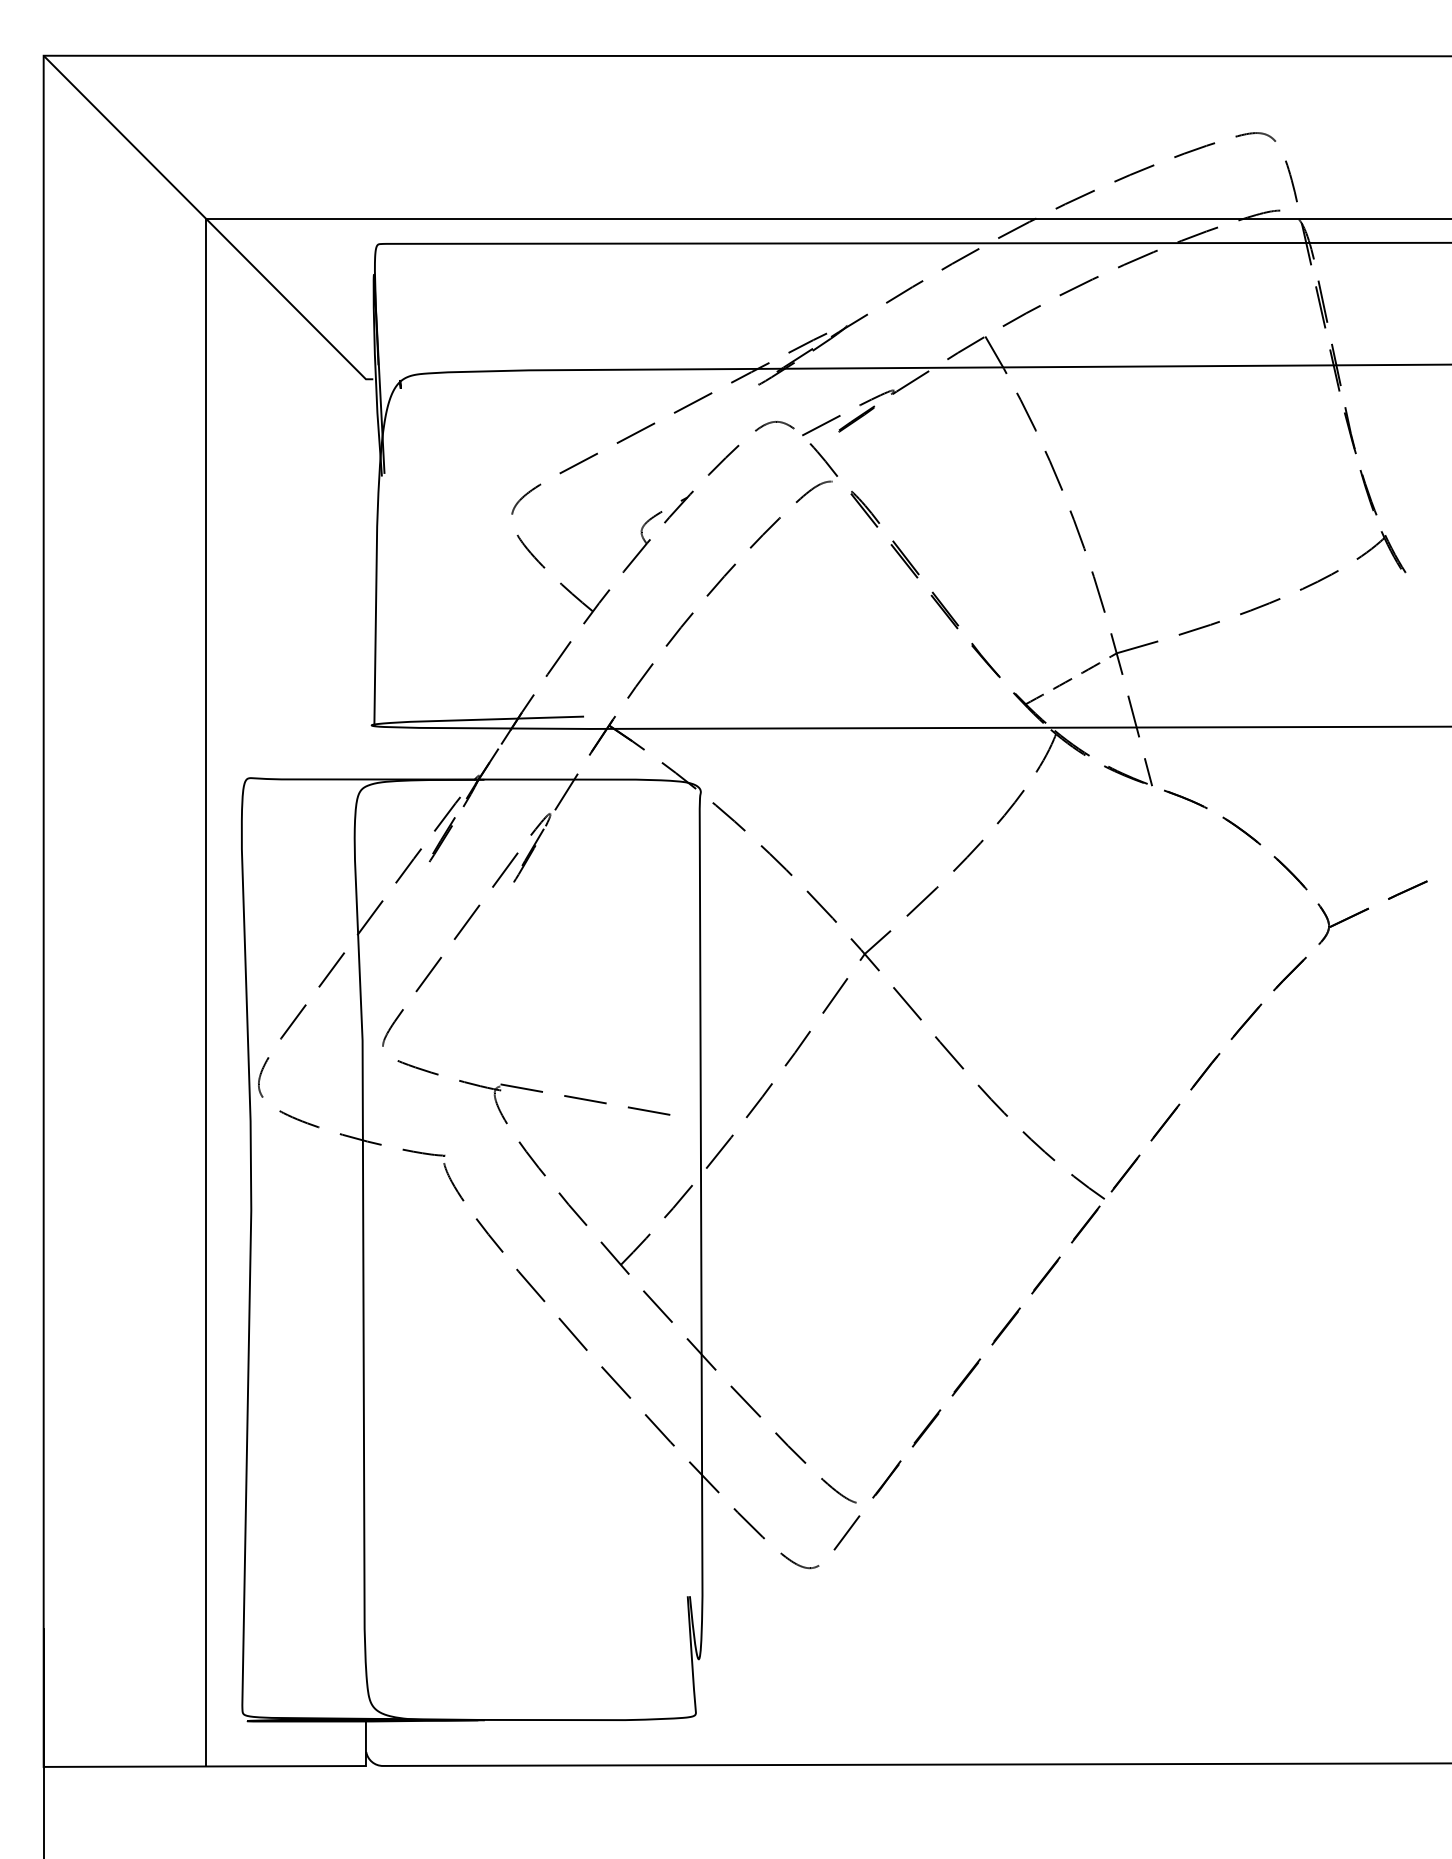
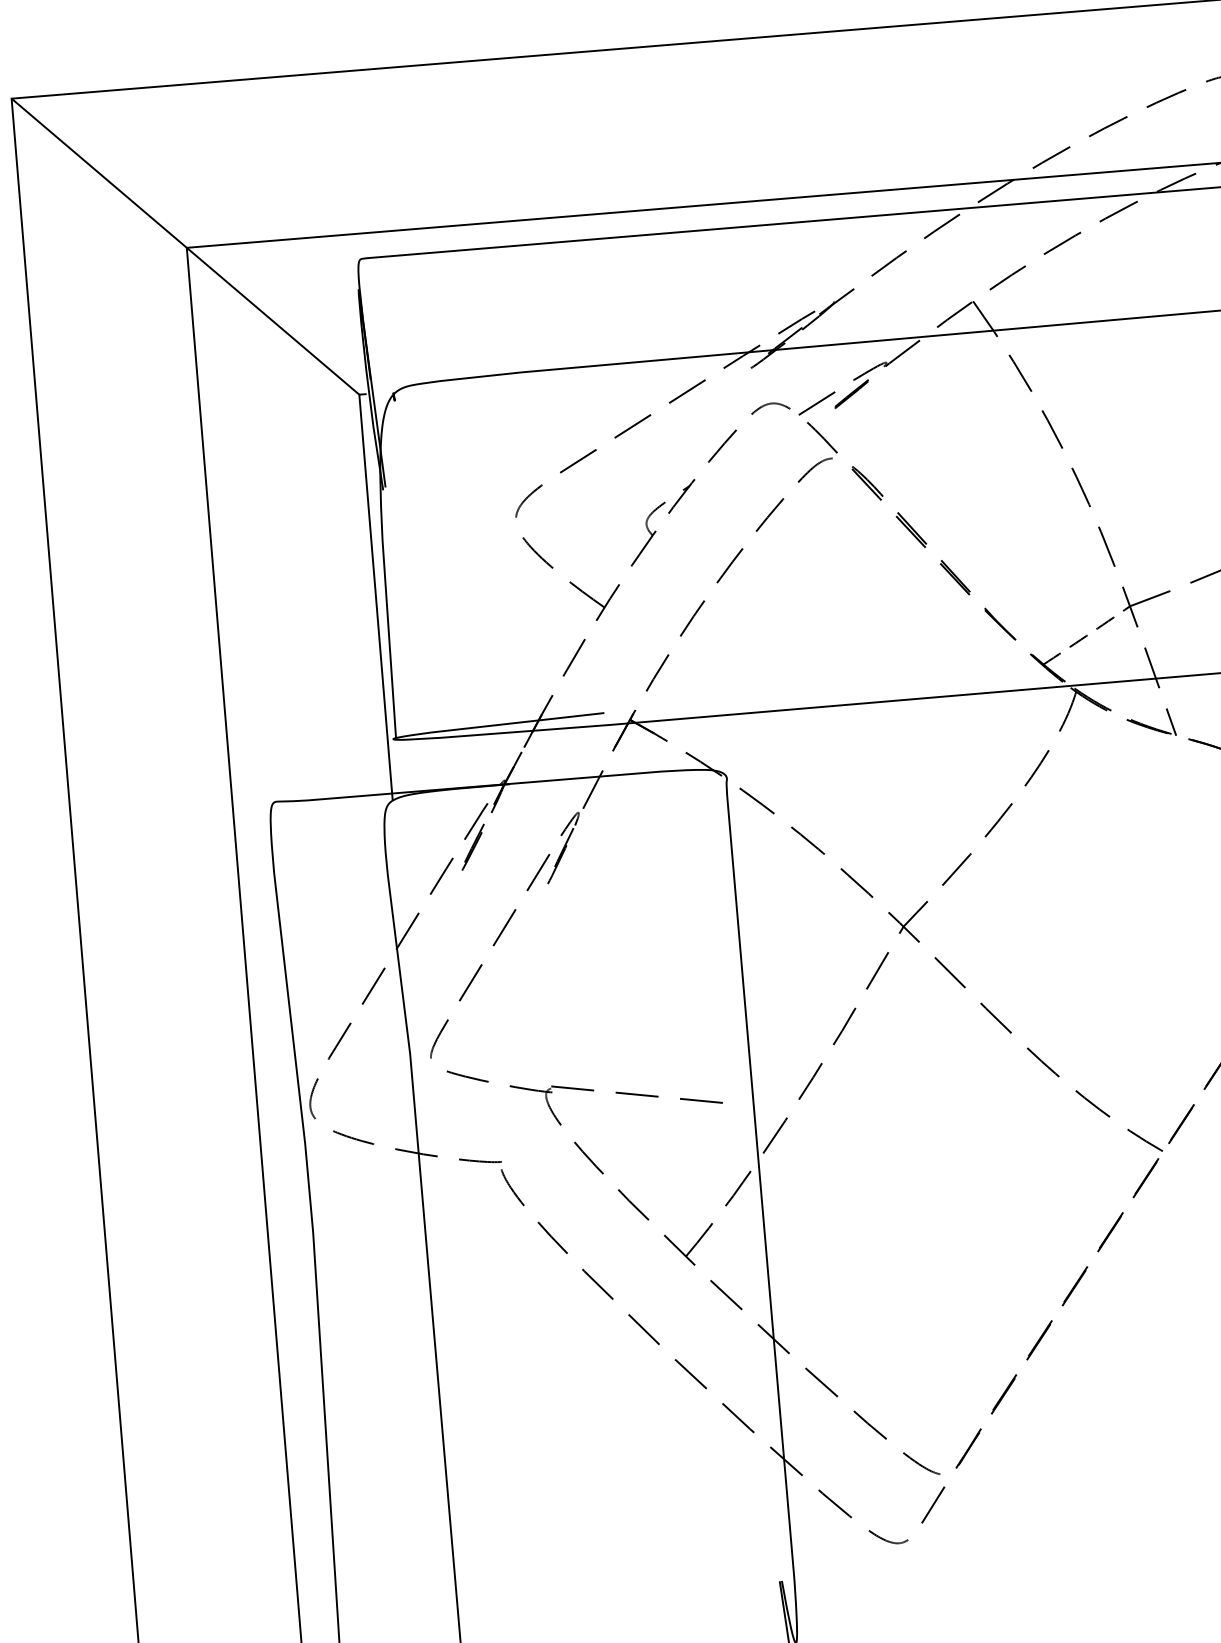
line: (365, 582) -> (375, 597), added

